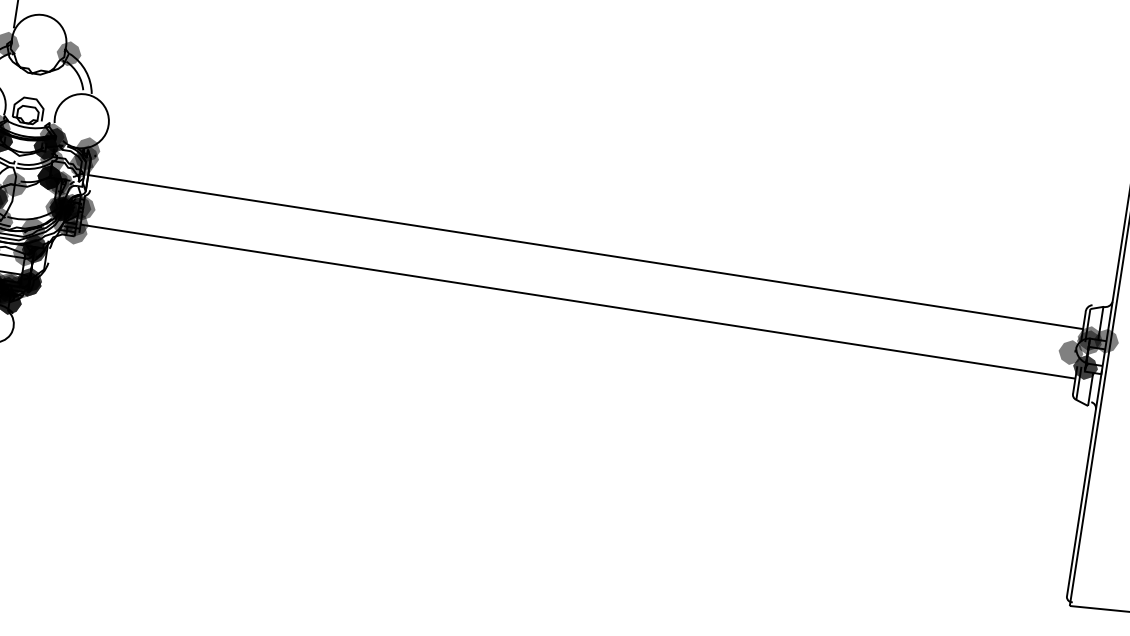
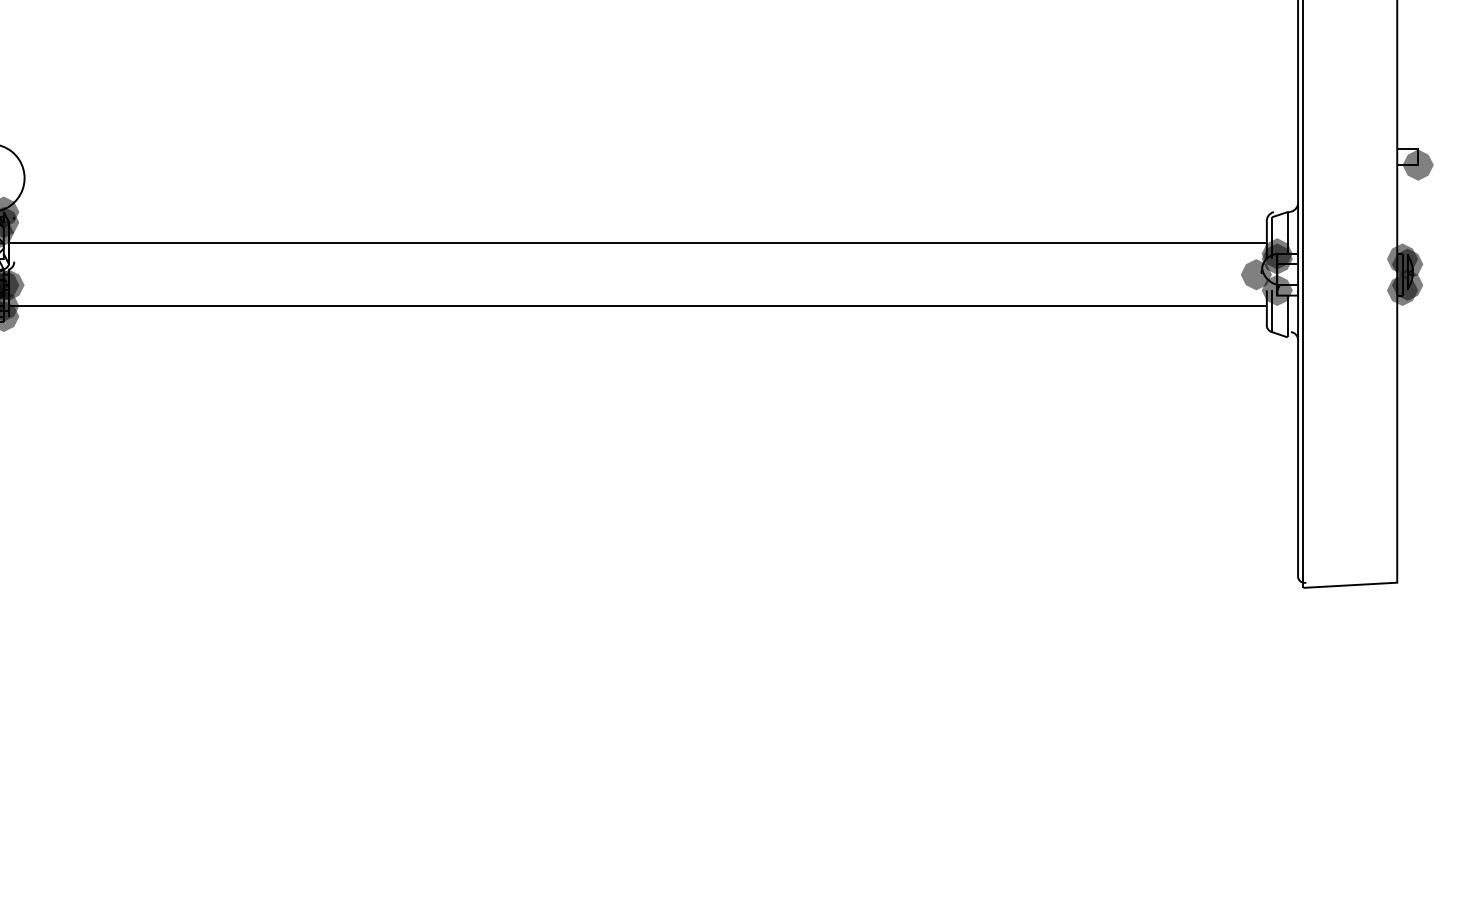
fill: (1106, 340) -> (1297, 253), removed
fill: (1084, 367) -> (1276, 290), removed

